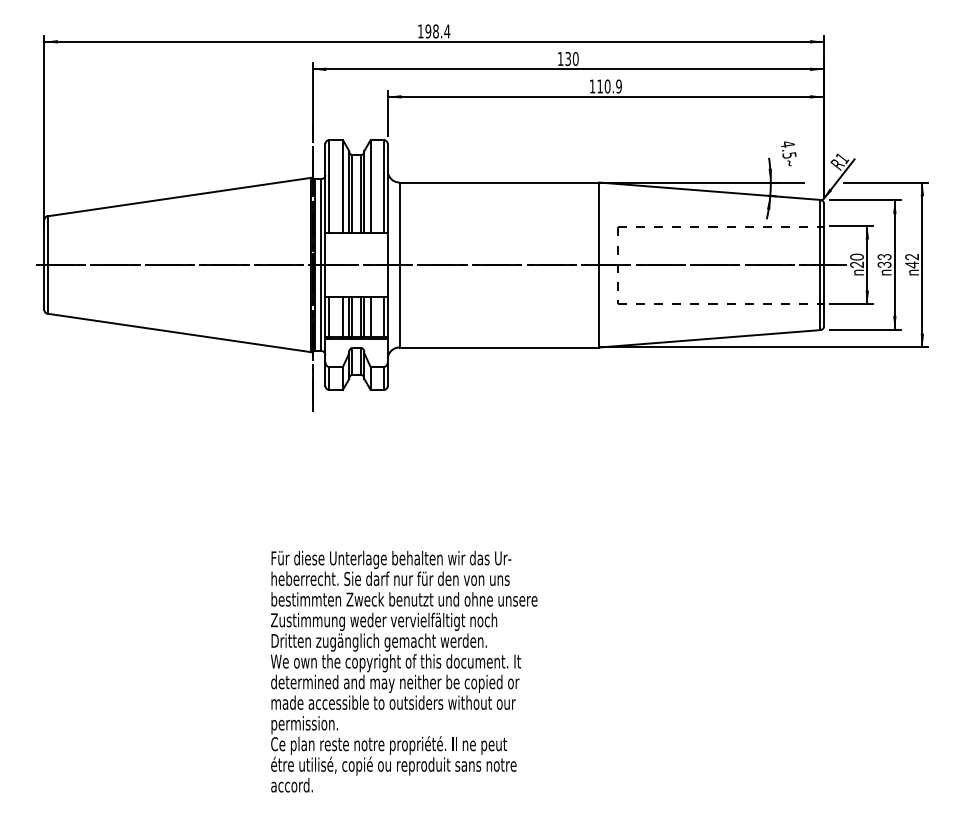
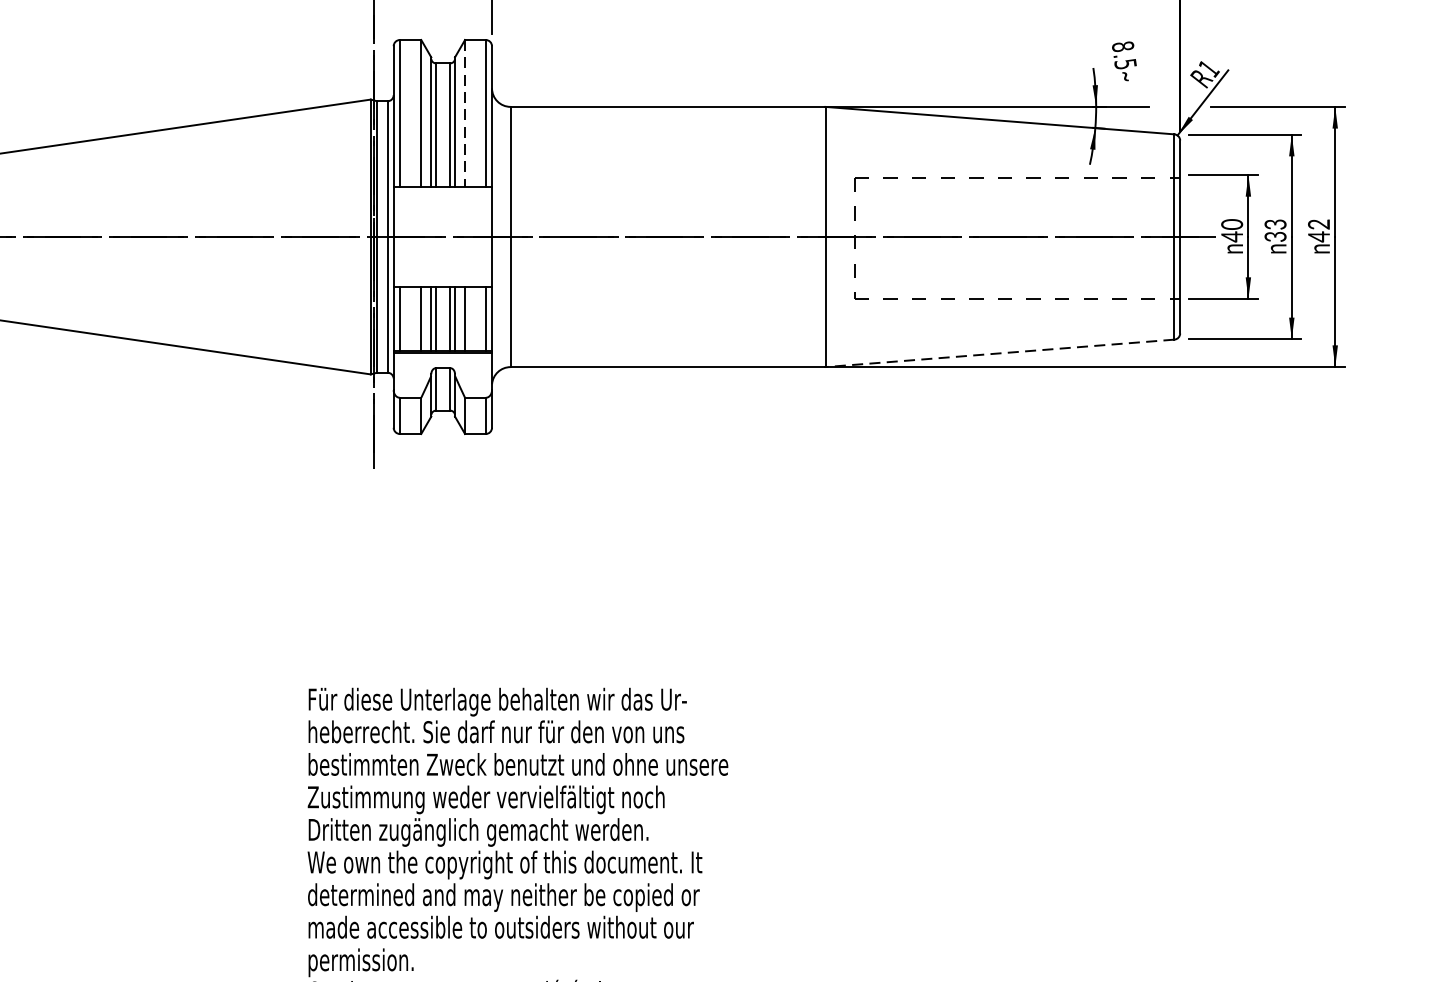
text: (787, 144) -> (1122, 46), 4.5 -> 8.5
line: (370, 186) -> (464, 113), solid -> dashed
text: (856, 264) -> (1231, 236), 20 -> 40
line: (709, 338) -> (999, 352), solid -> dashed

